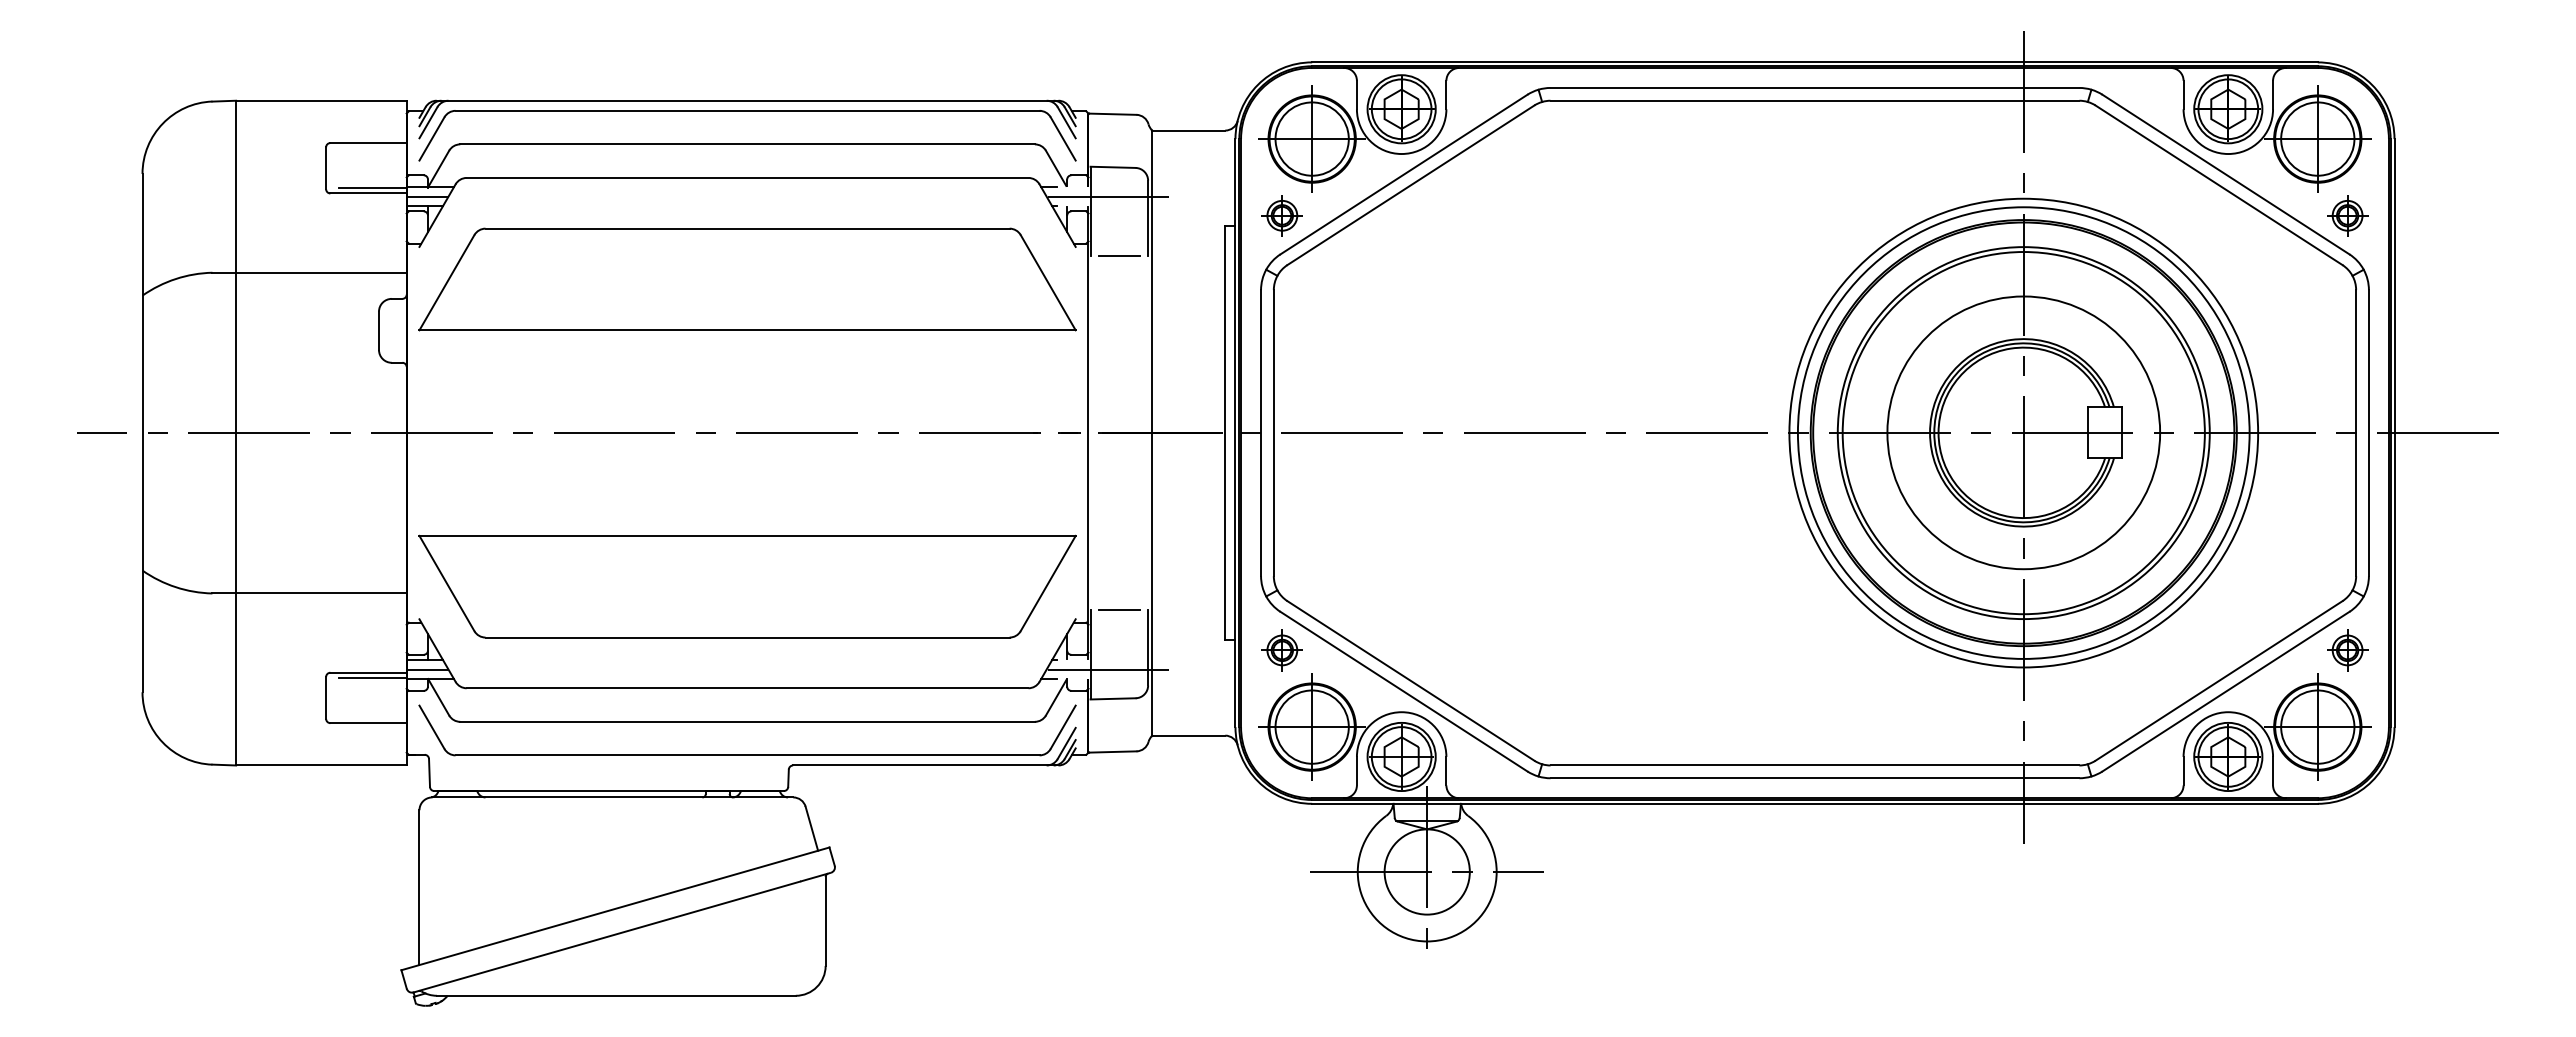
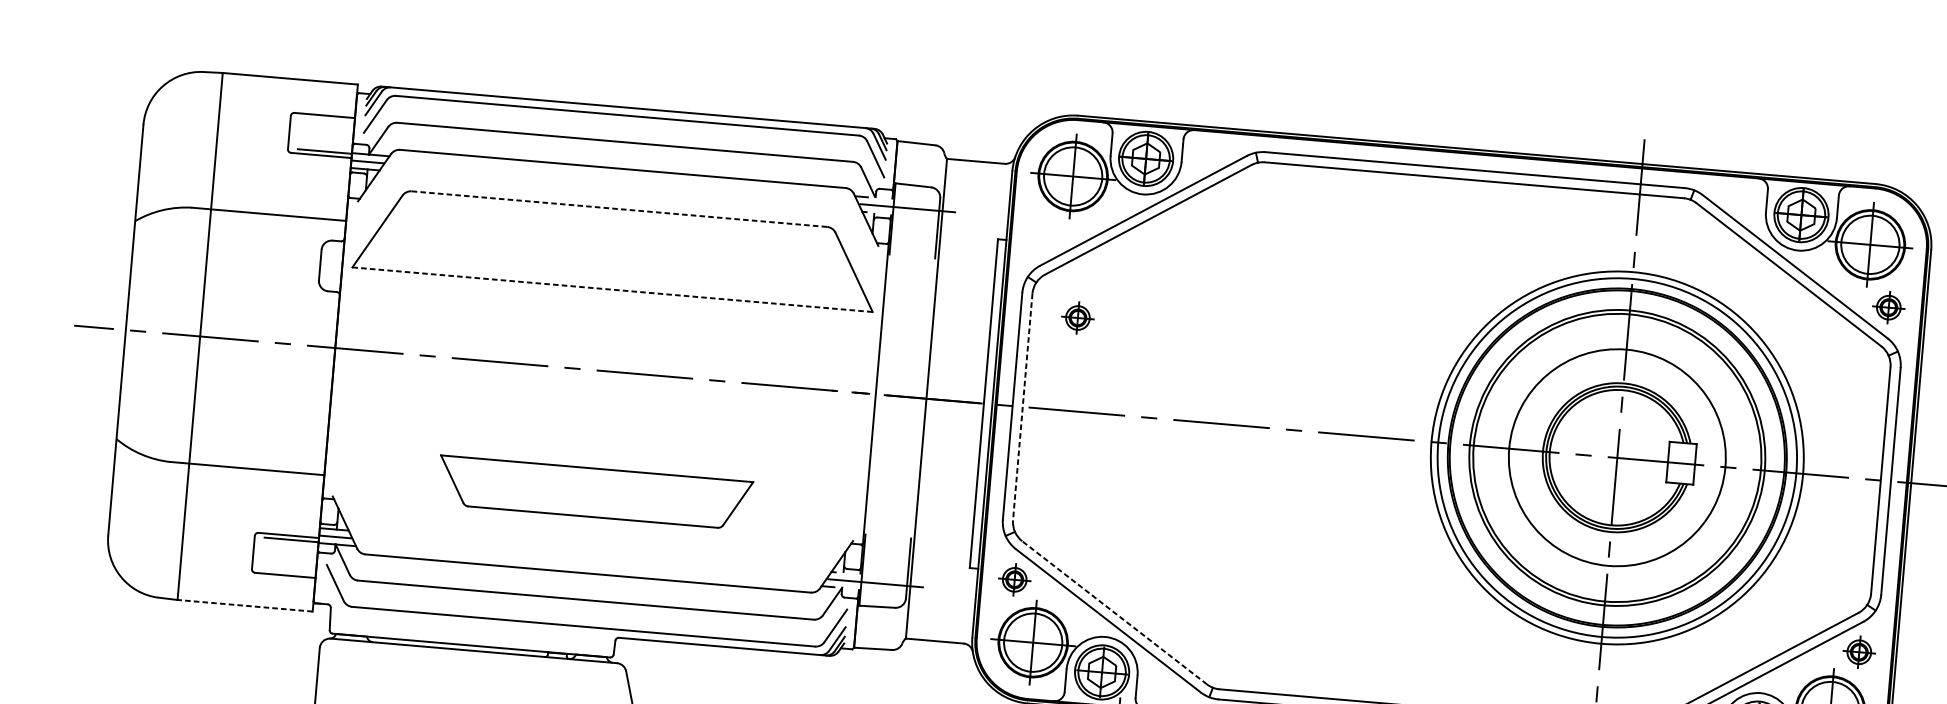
part: (1281, 215) -> (1077, 317), moved
line: (748, 228) -> (620, 209), solid -> dashed
line: (1119, 256) -> (912, 256), removed
line: (748, 330) -> (613, 289), solid -> dashed
line: (1273, 433) -> (1022, 407), solid -> dashed
part: (747, 586) -> (595, 492), size x0.6
line: (1119, 609) -> (888, 536), removed
line: (1410, 680) -> (1114, 612), solid -> dashed
line: (320, 765) -> (244, 605), solid -> dashed

